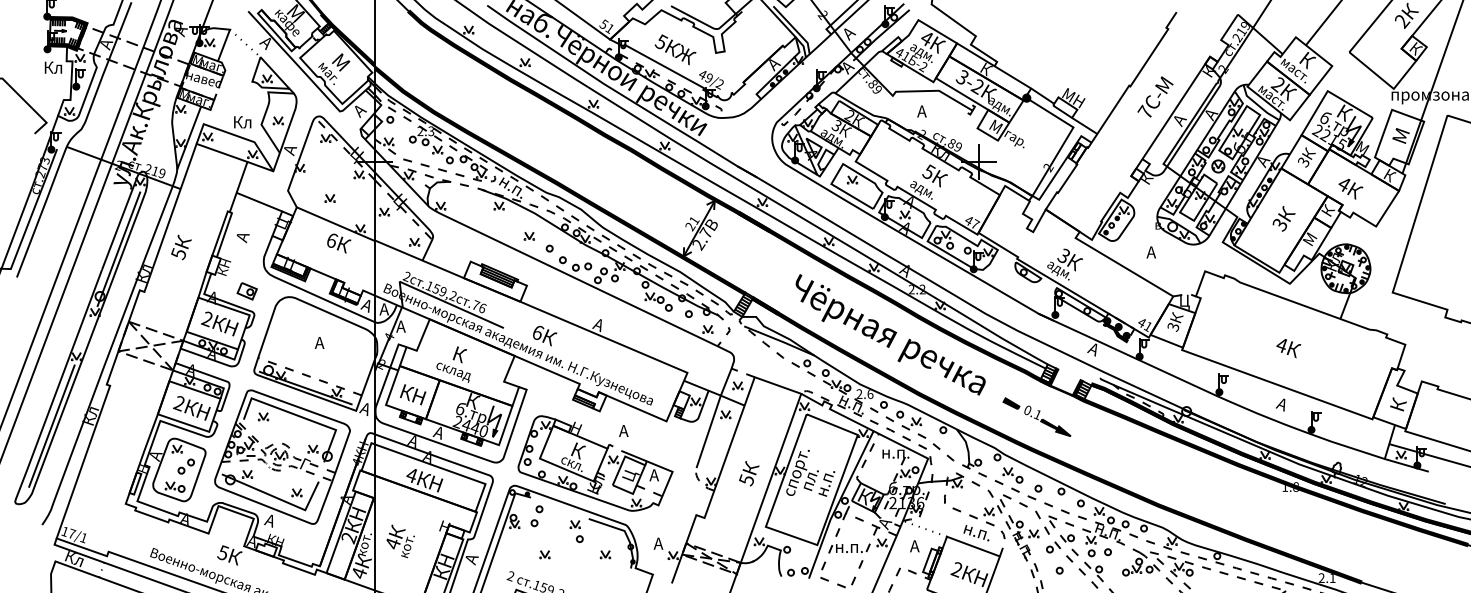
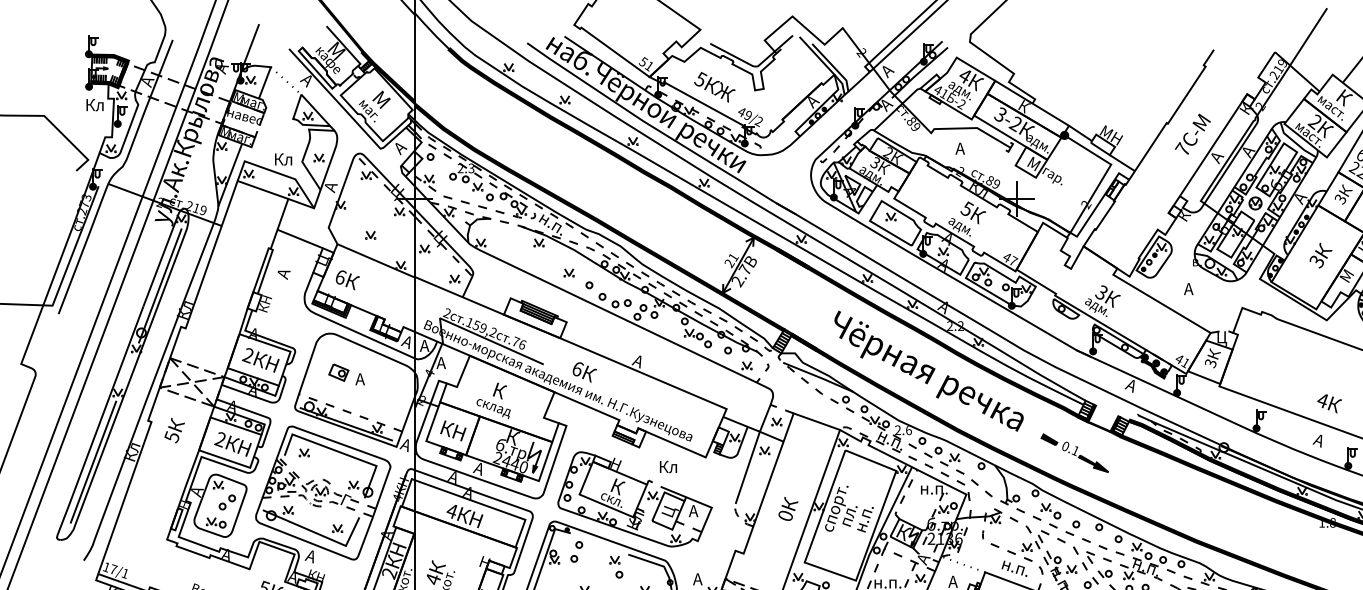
text: (339, 243) -> (348, 280), moved
text: (181, 247) -> (174, 430), moved
part: (246, 291) -> (338, 372), moved
text: (1288, 348) -> (1329, 403), moved
text: (628, 430) -> (667, 466), А -> Кл
text: (746, 480) -> (785, 516), 5 -> 0

